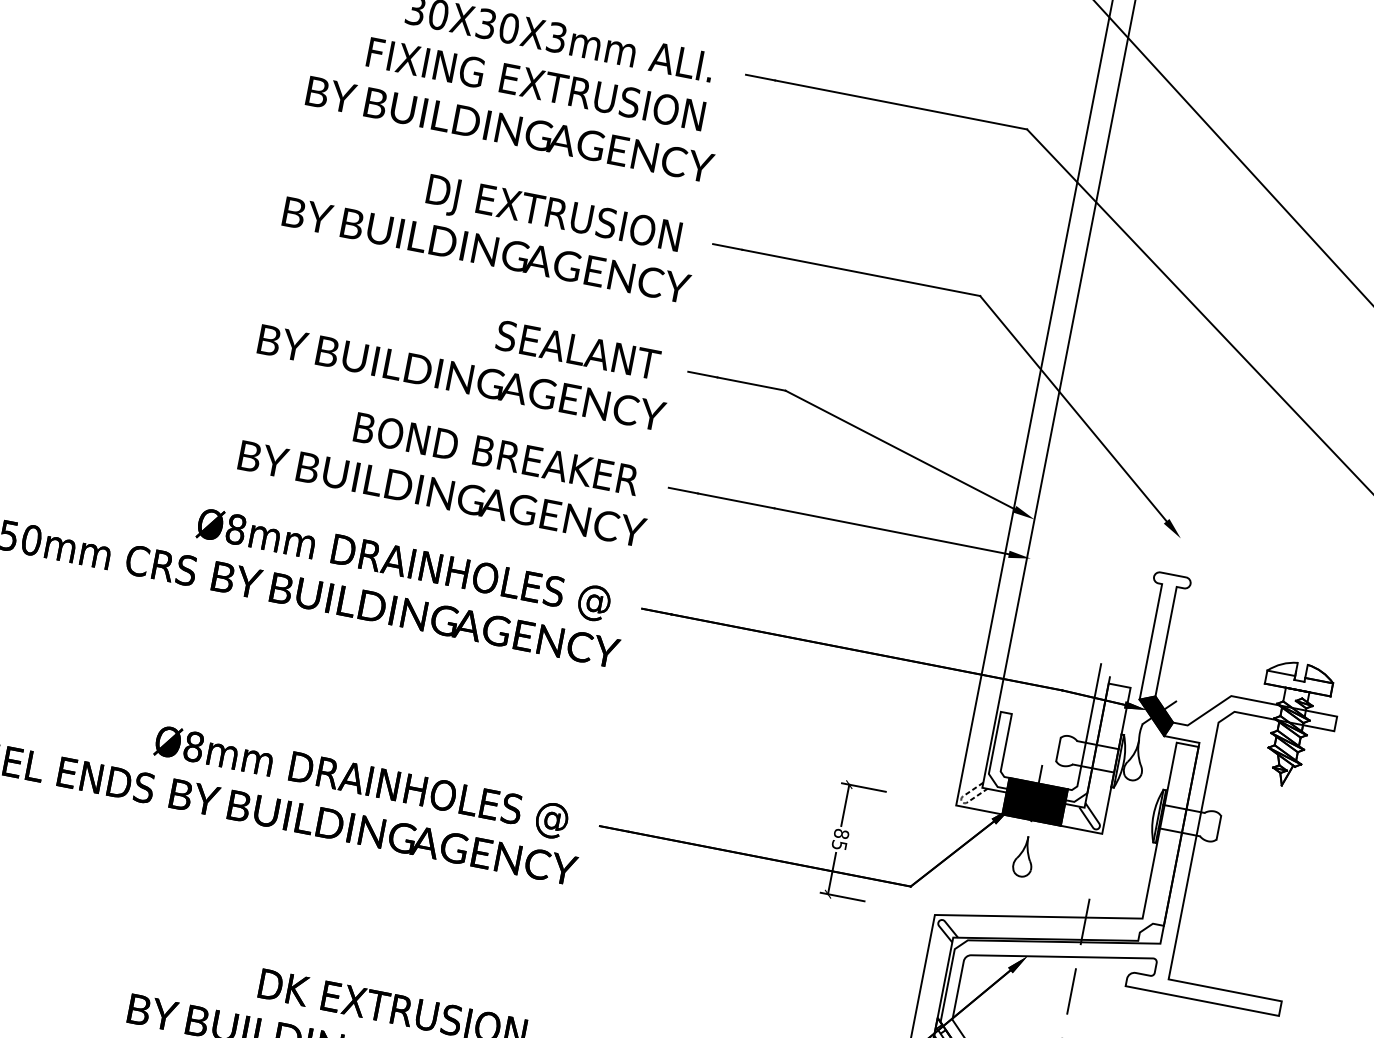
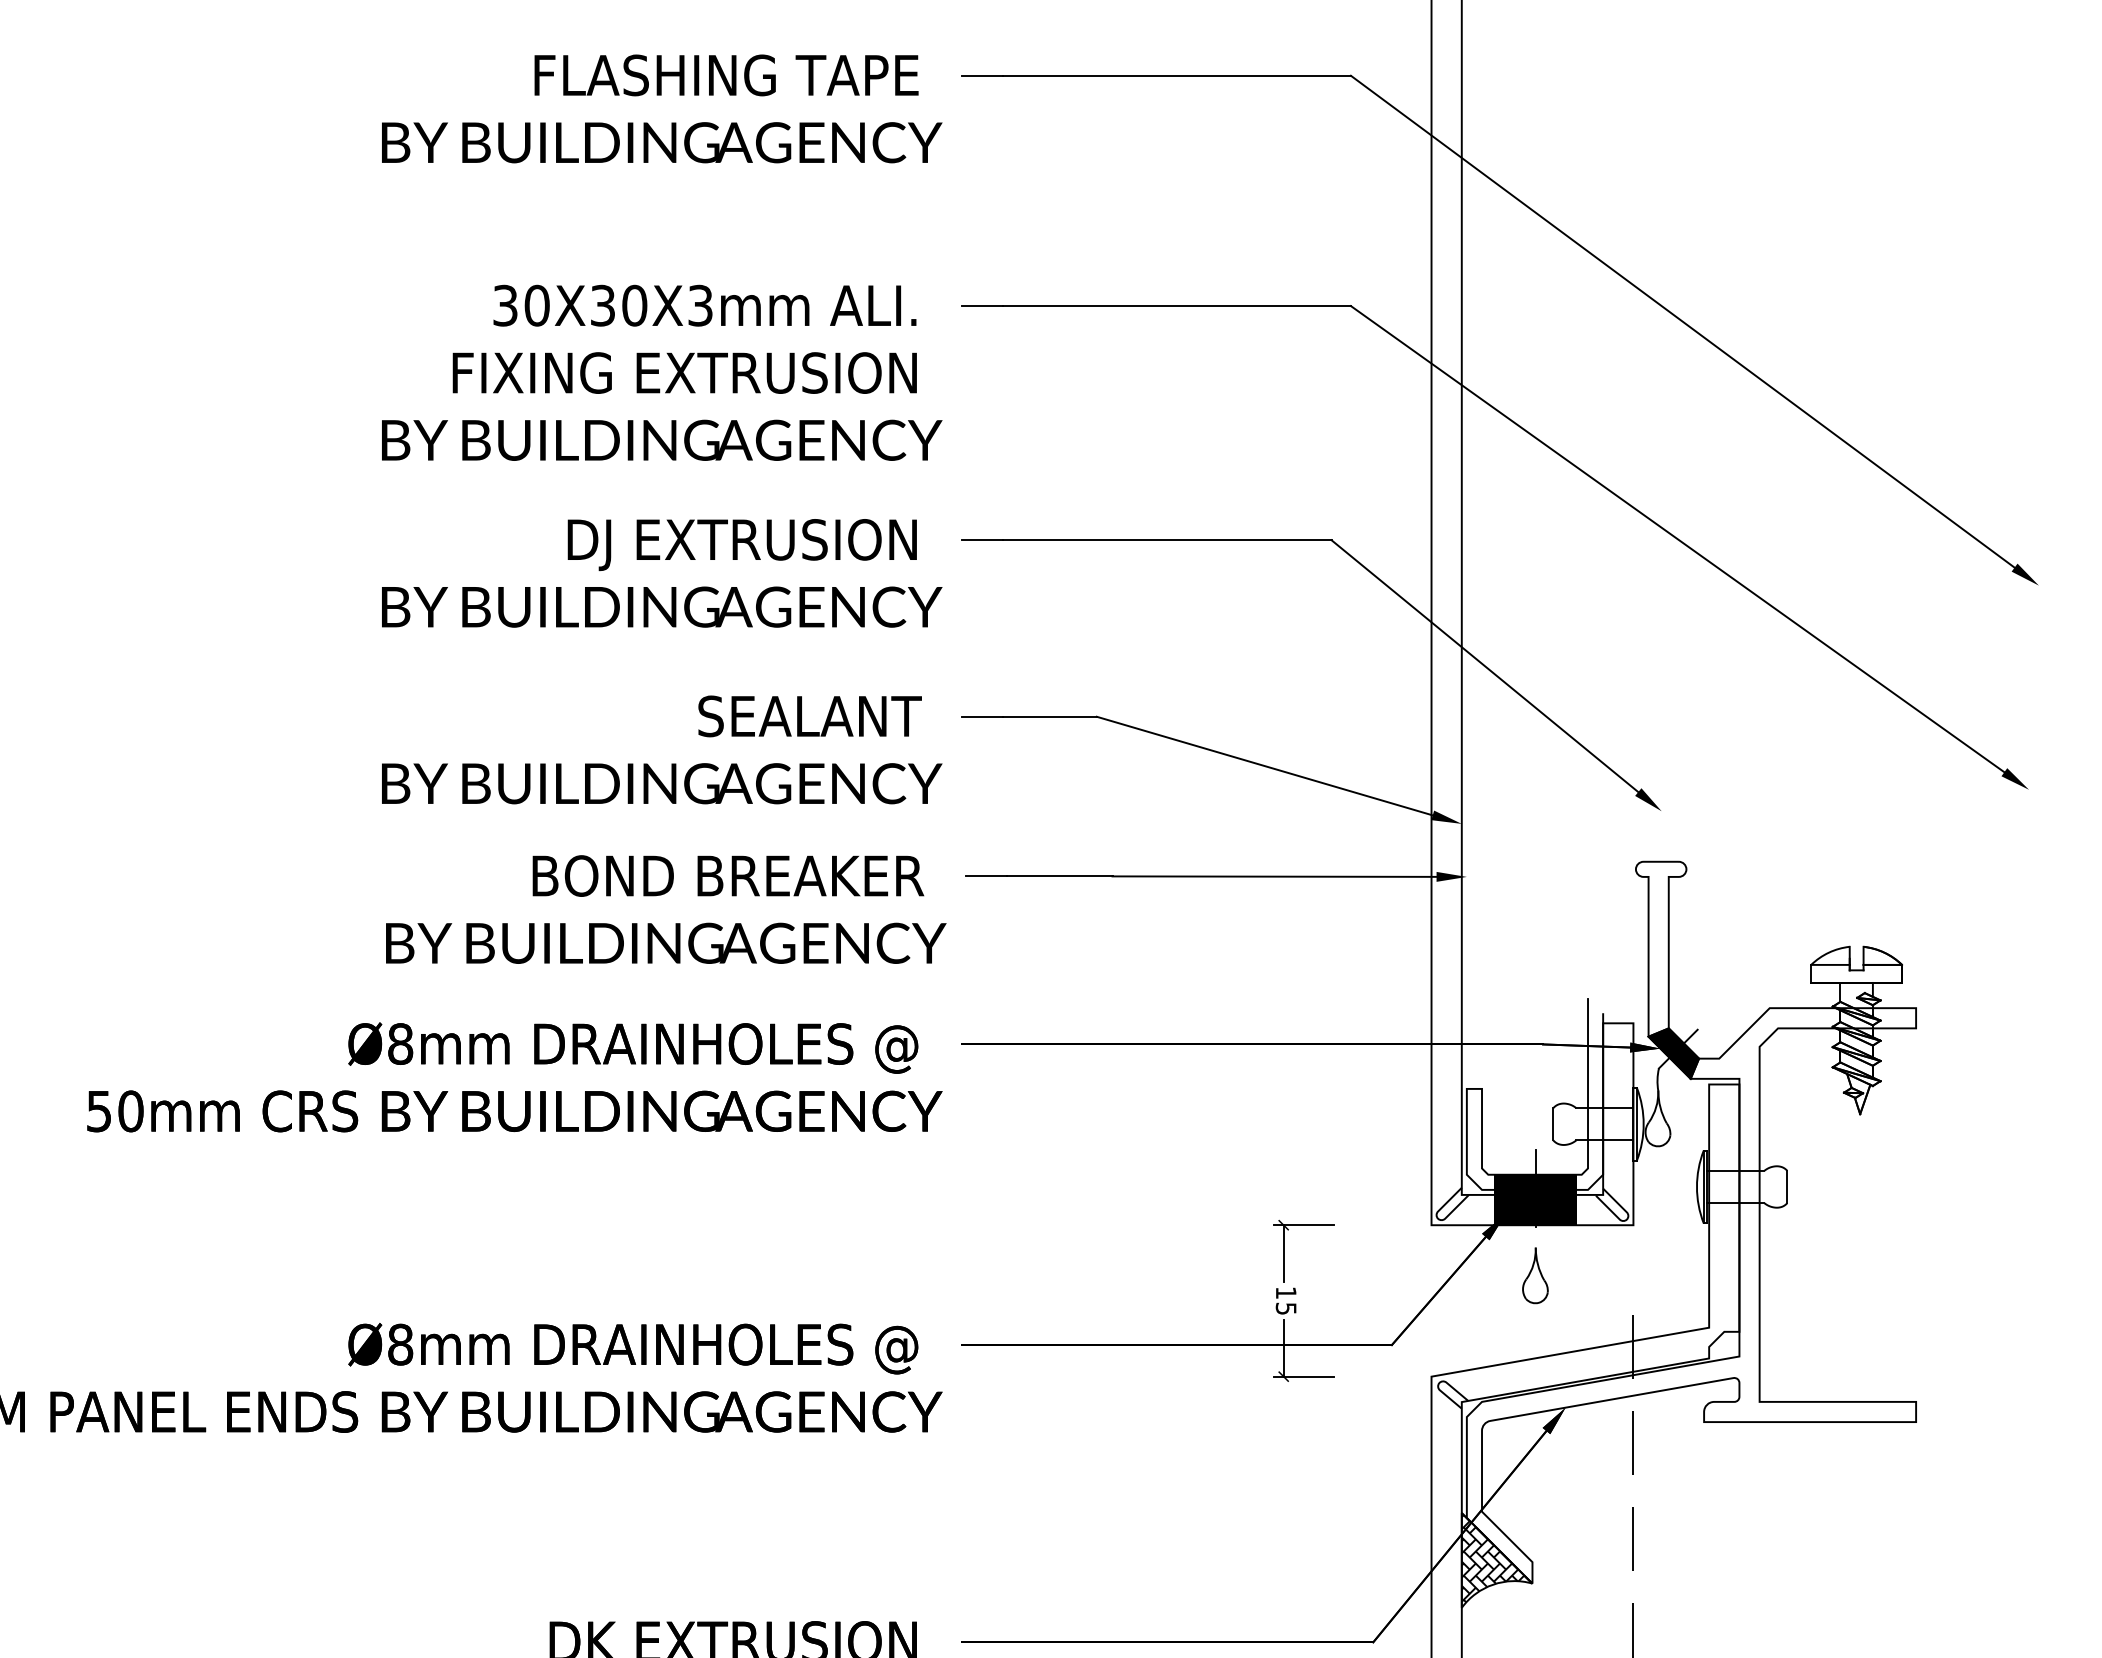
line: (962, 801) -> (1438, 1218), dashed -> solid
text: (841, 833) -> (1285, 1292), 85 -> 15

